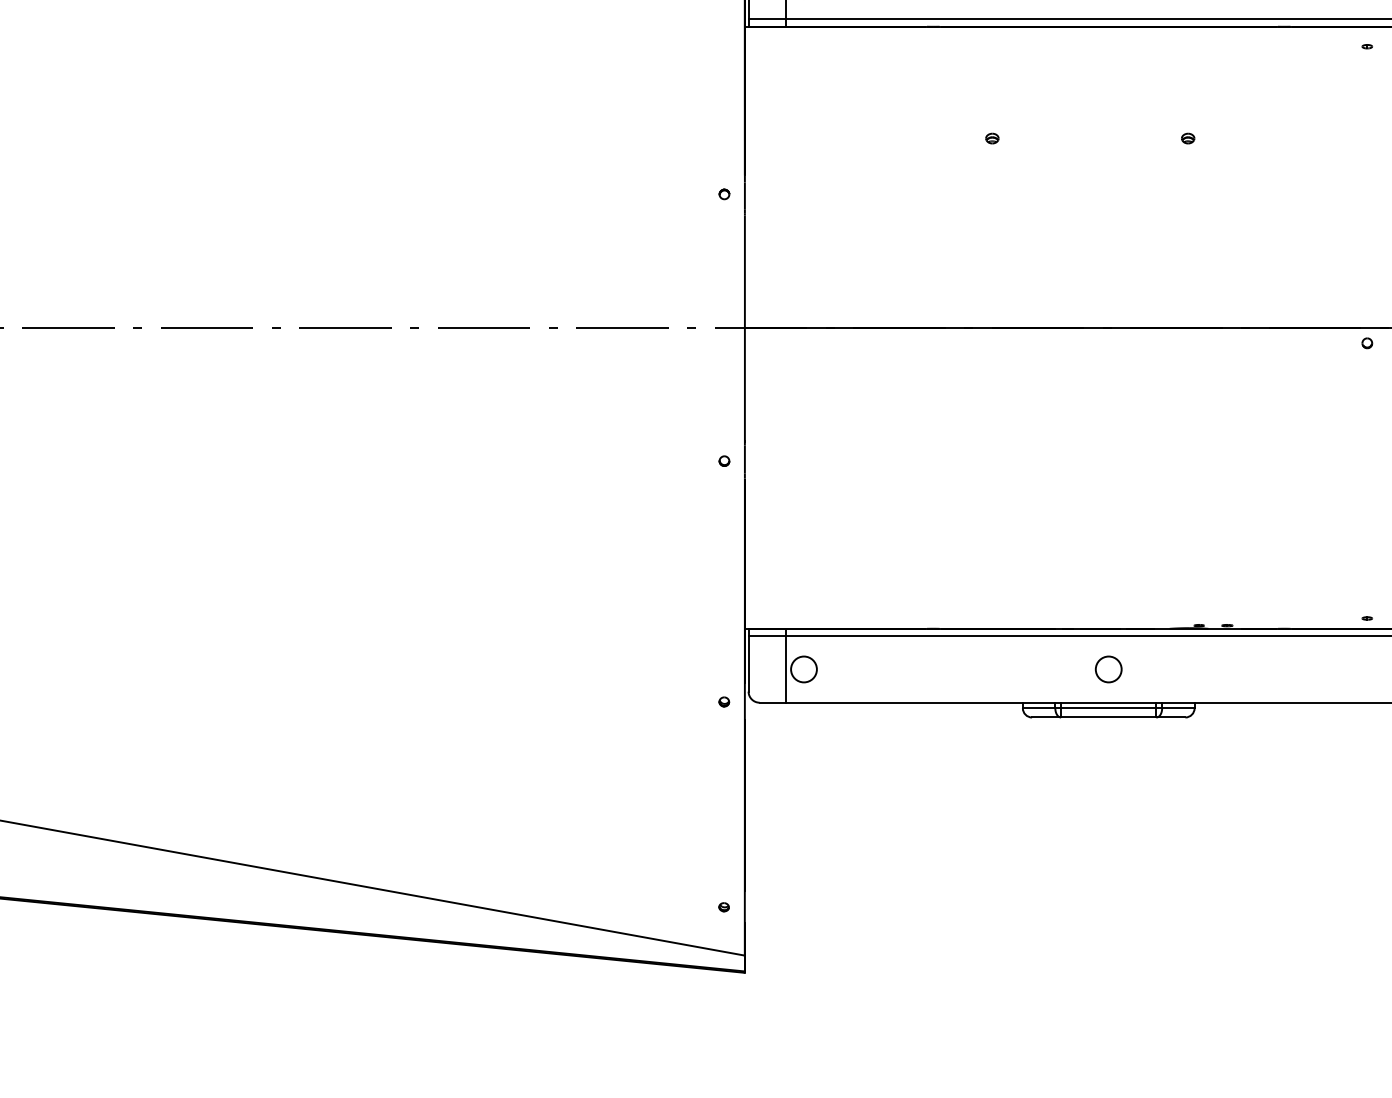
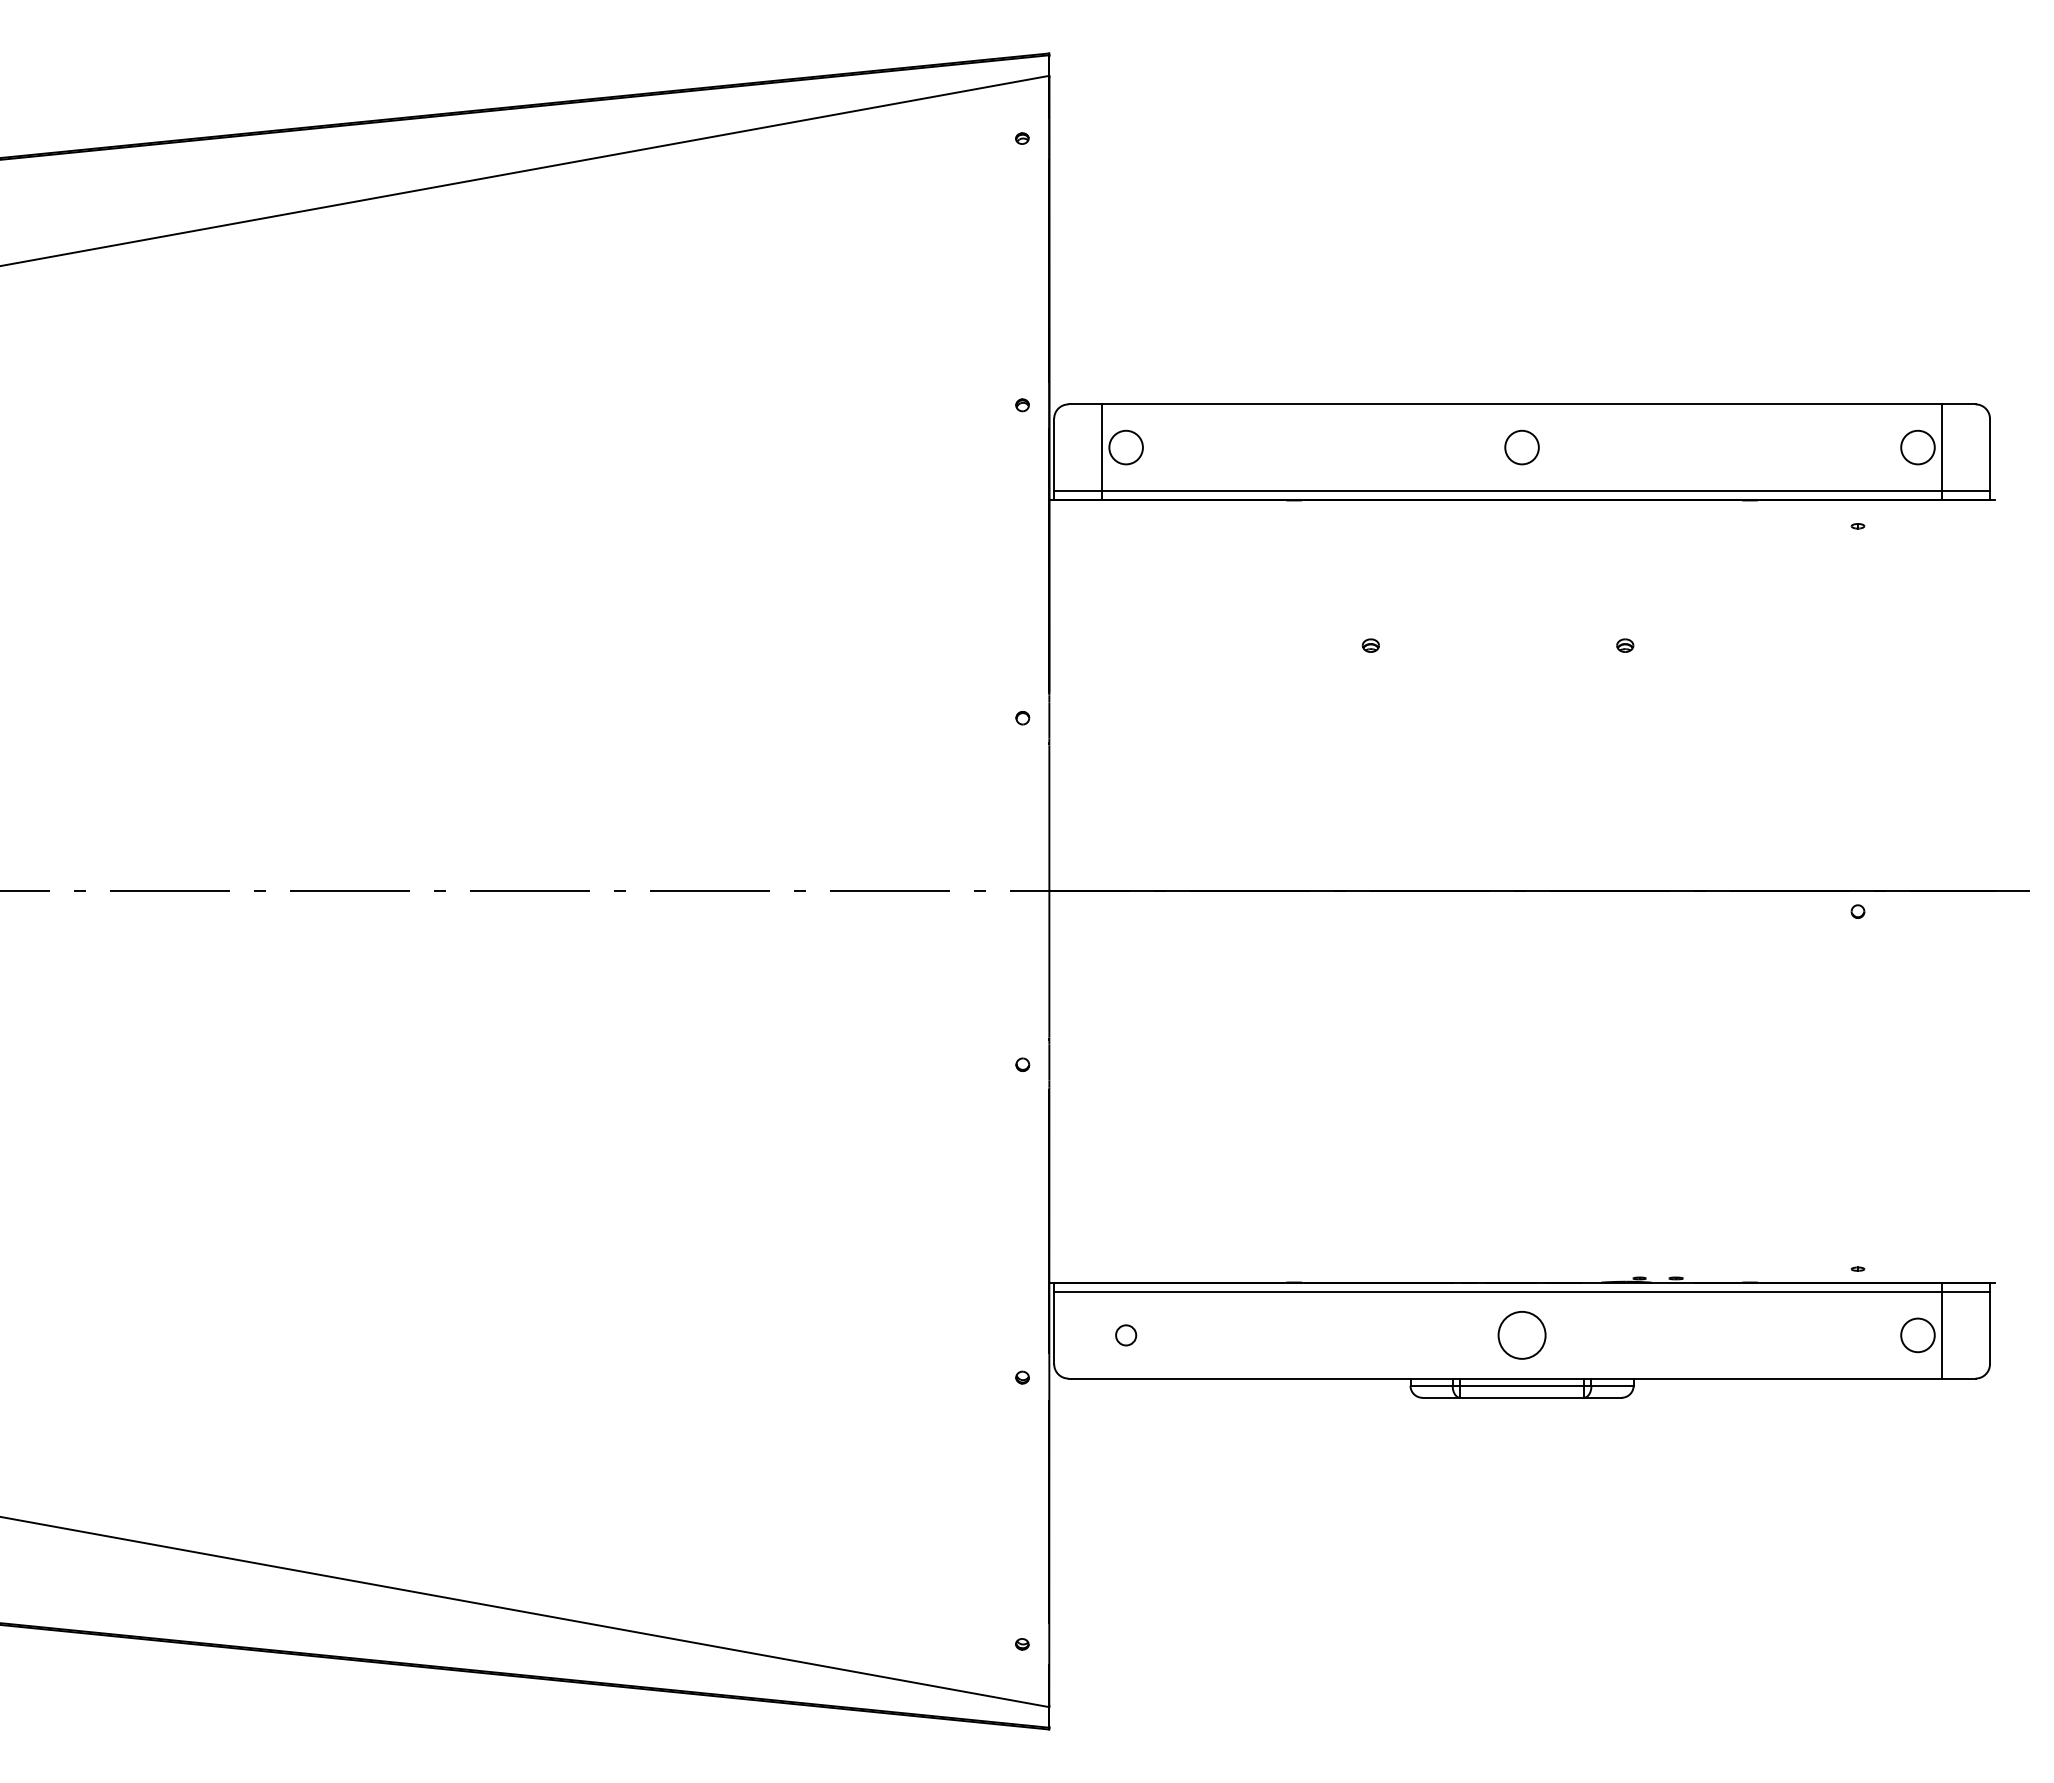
line: (785, 665) -> (1102, 1330), removed
circle: (803, 669) -> (1125, 1335), size x0.6
circle: (1108, 669) -> (1521, 1335), size x1.4

